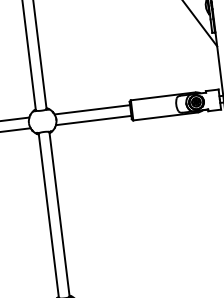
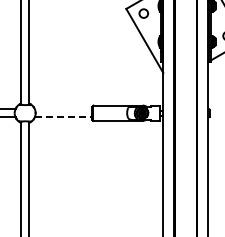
line: (92, 110) -> (63, 109), removed
line: (93, 120) -> (63, 117), solid -> dashed

